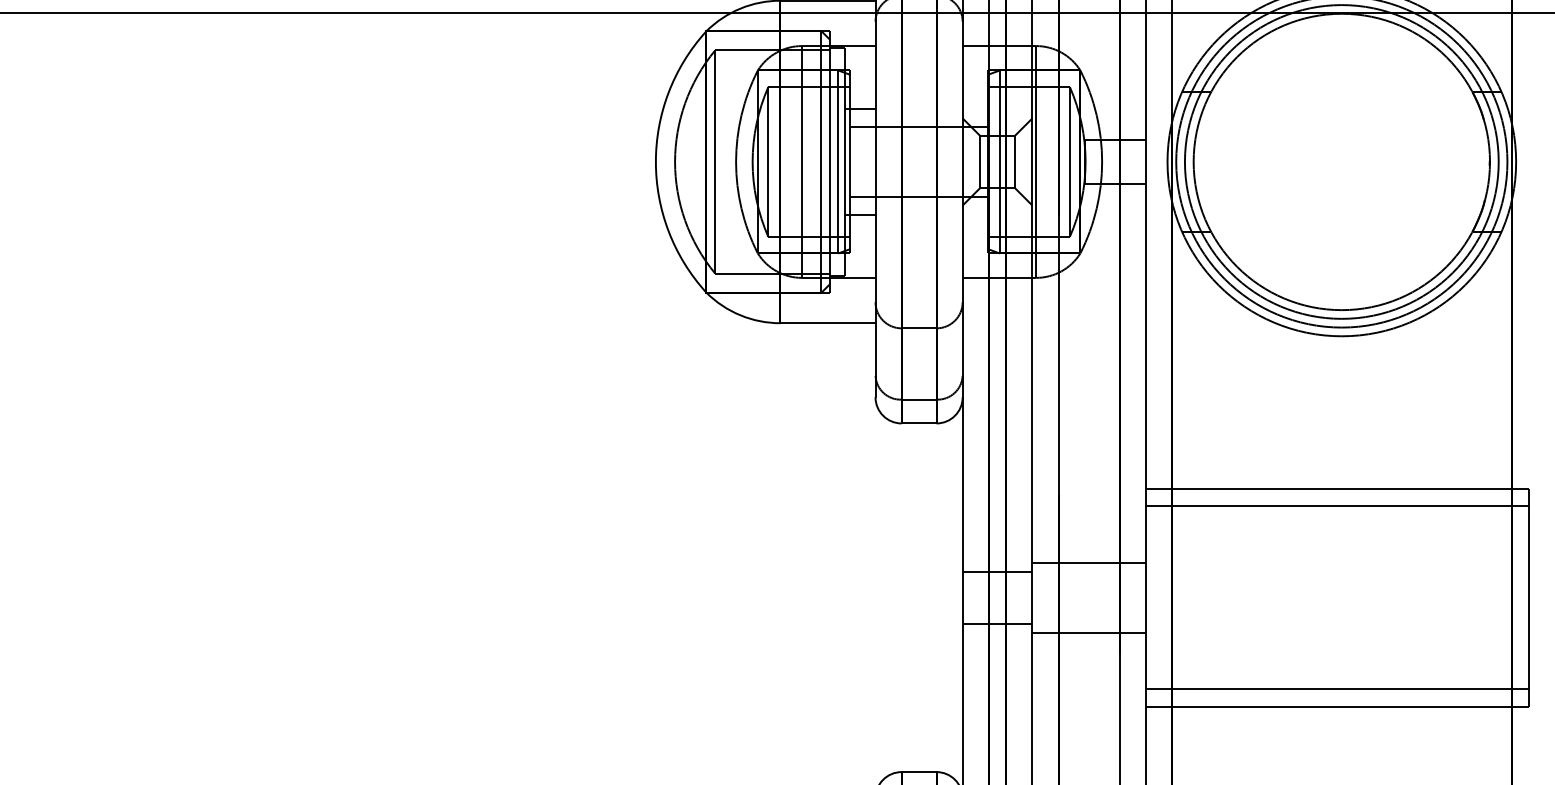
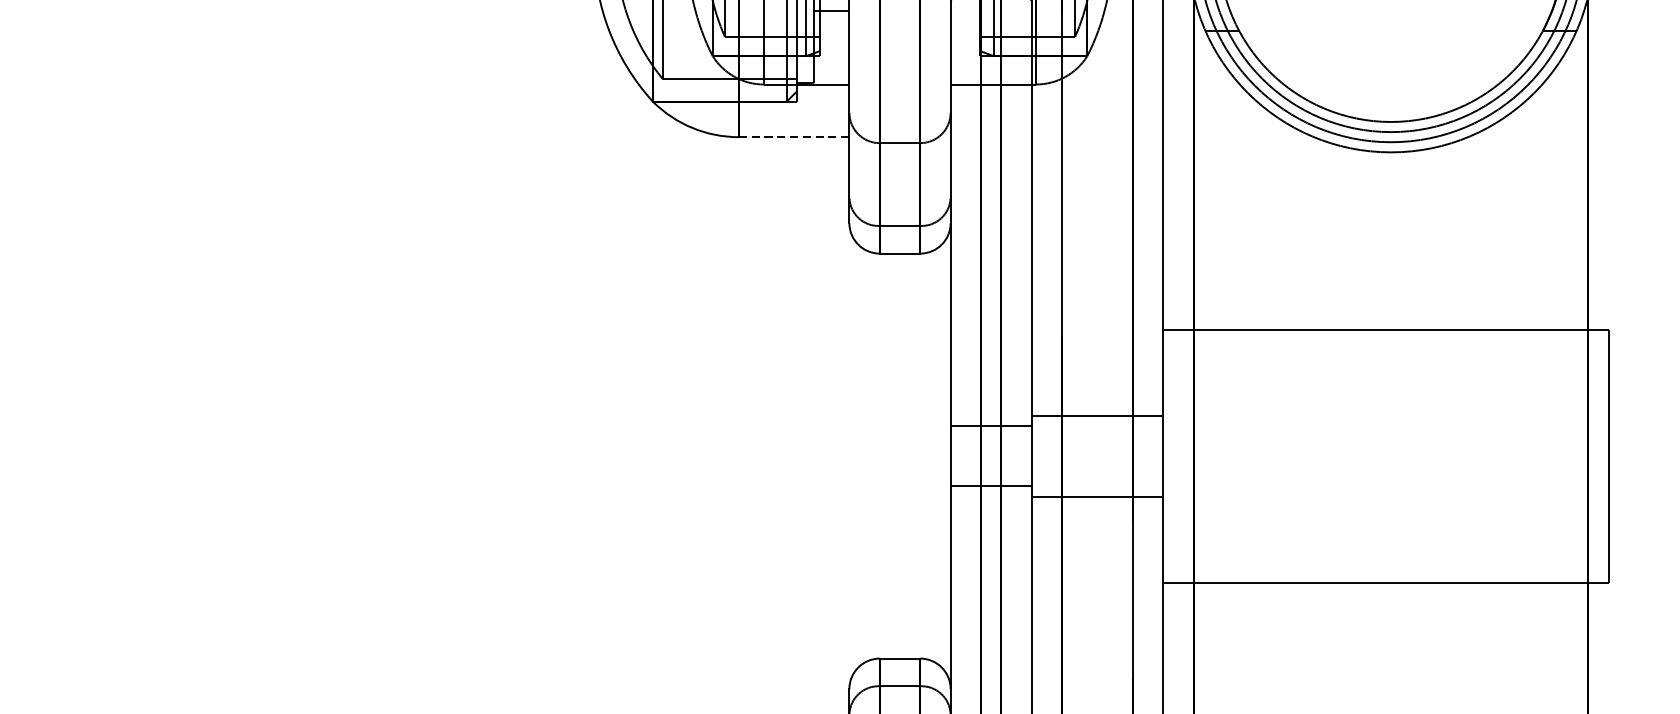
line: (827, 323) -> (793, 137), solid -> dashed
line: (1337, 506) -> (1386, 350), removed
line: (1337, 689) -> (1386, 562), removed

